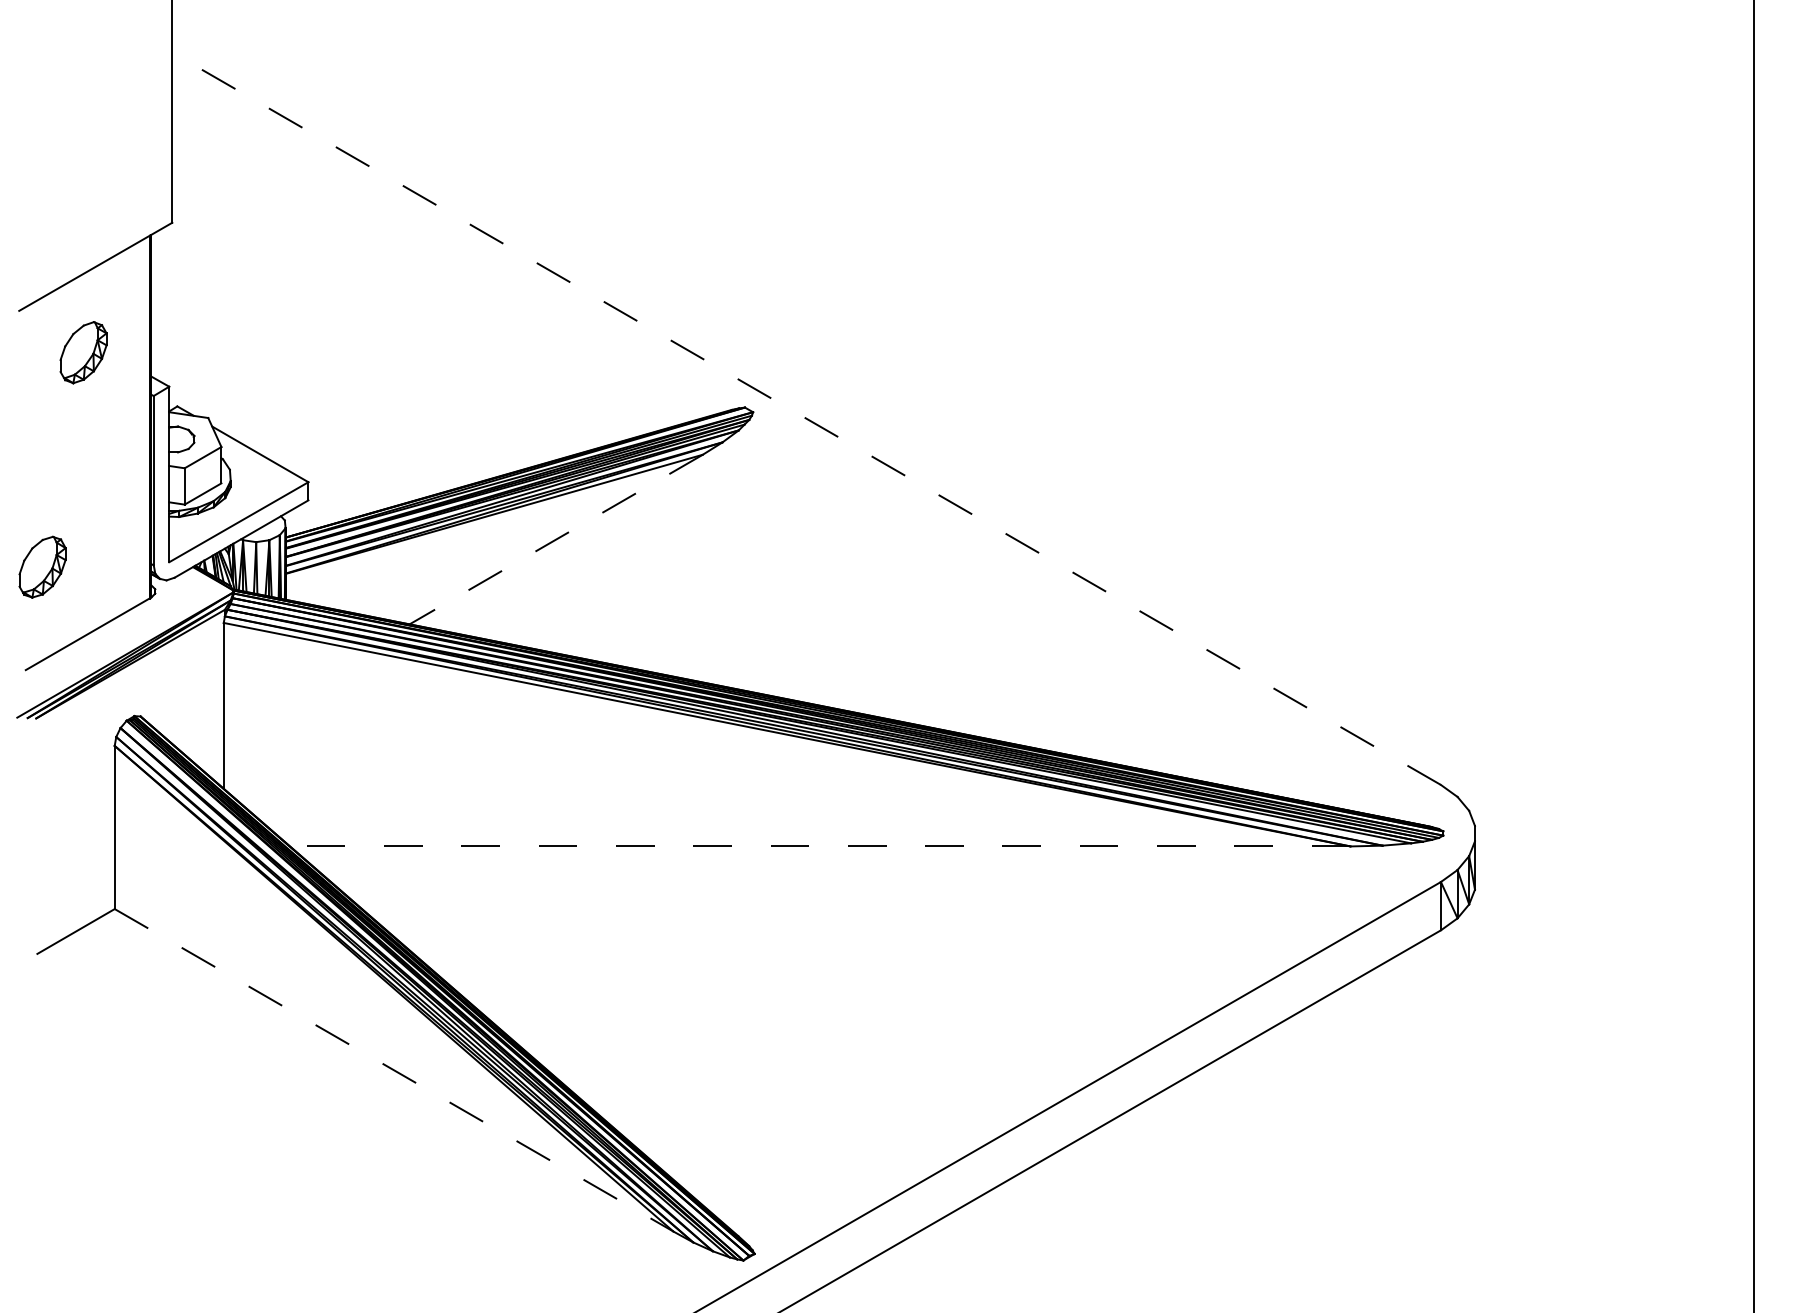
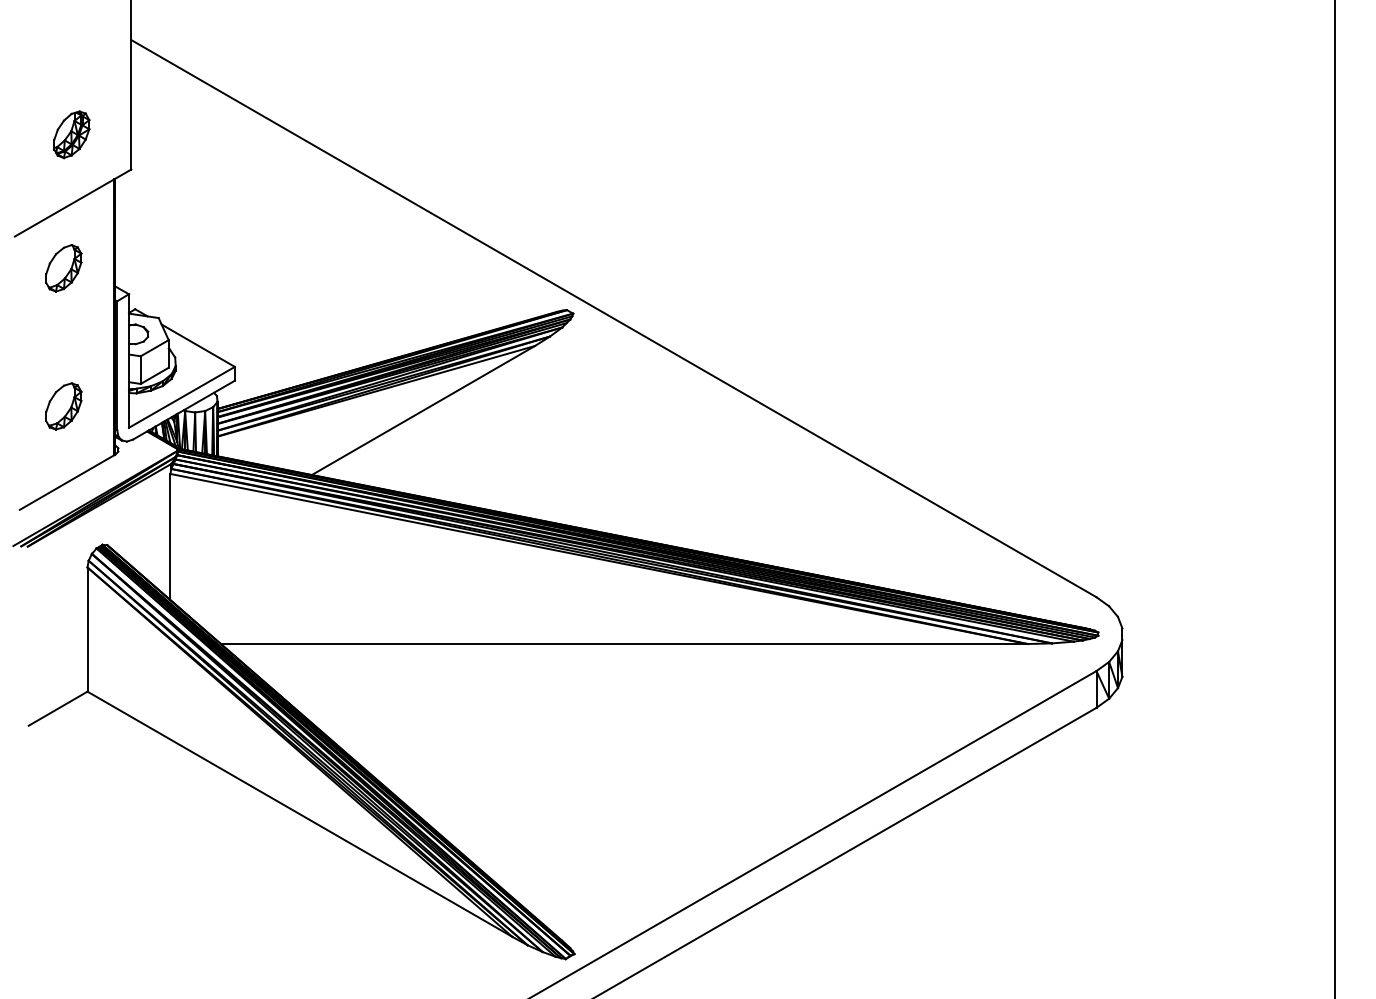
part: (94, 176) -> (72, 134), added
line: (806, 418) -> (613, 318), dashed -> solid
line: (556, 539) -> (423, 410), dashed -> solid
part: (42, 566) -> (63, 405), moved
line: (819, 846) -> (623, 644), dashed -> solid
line: (394, 1070) -> (300, 814), dashed -> solid

